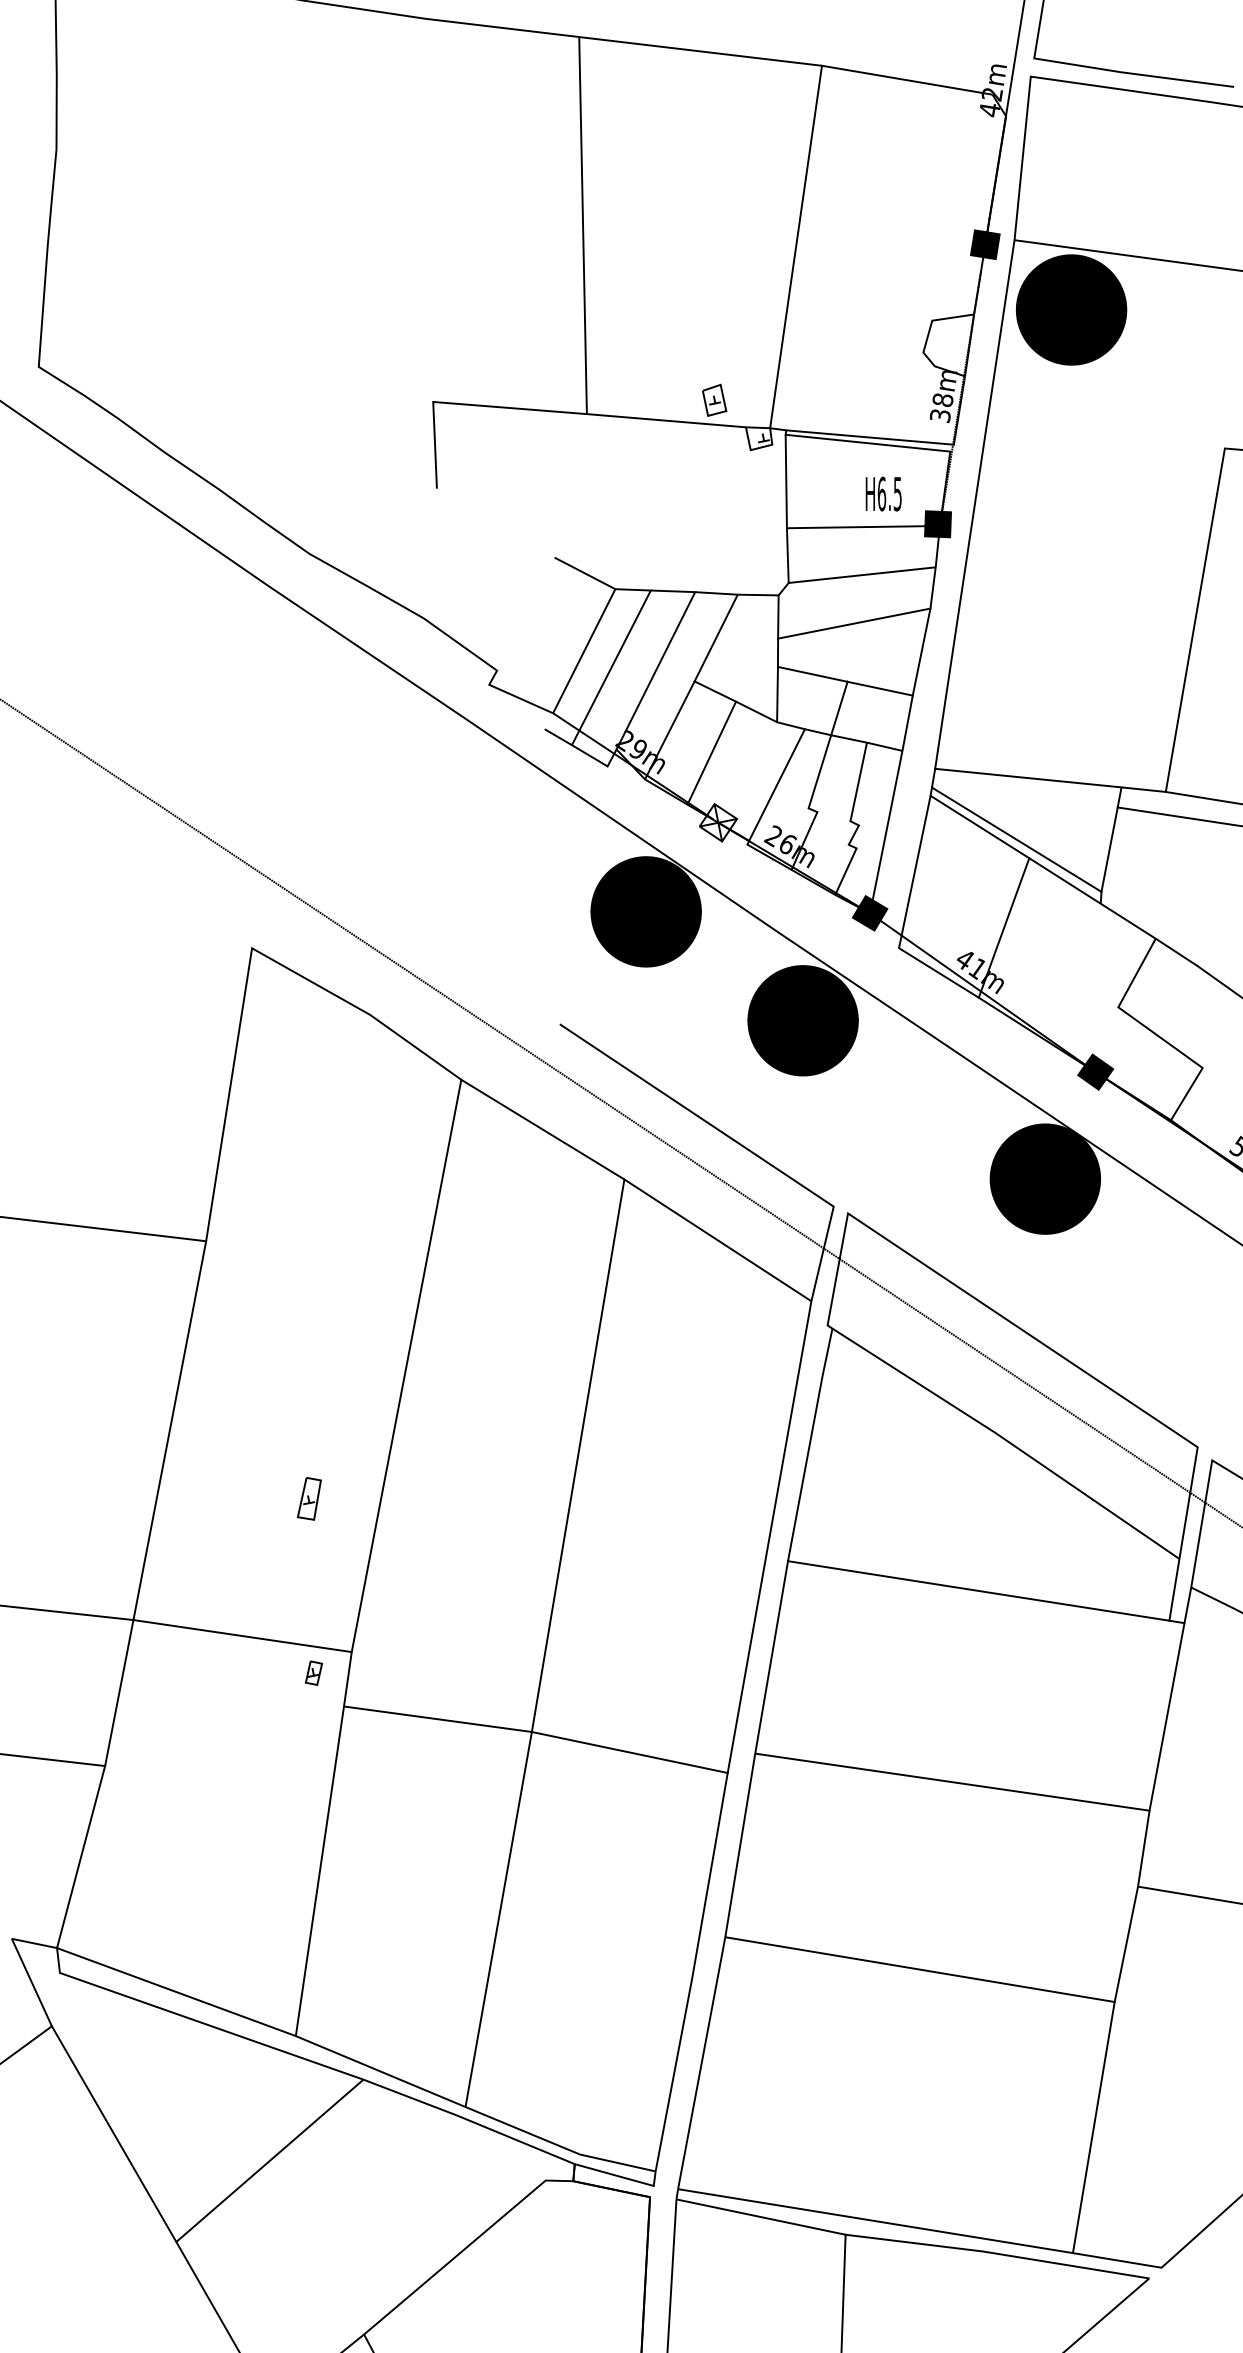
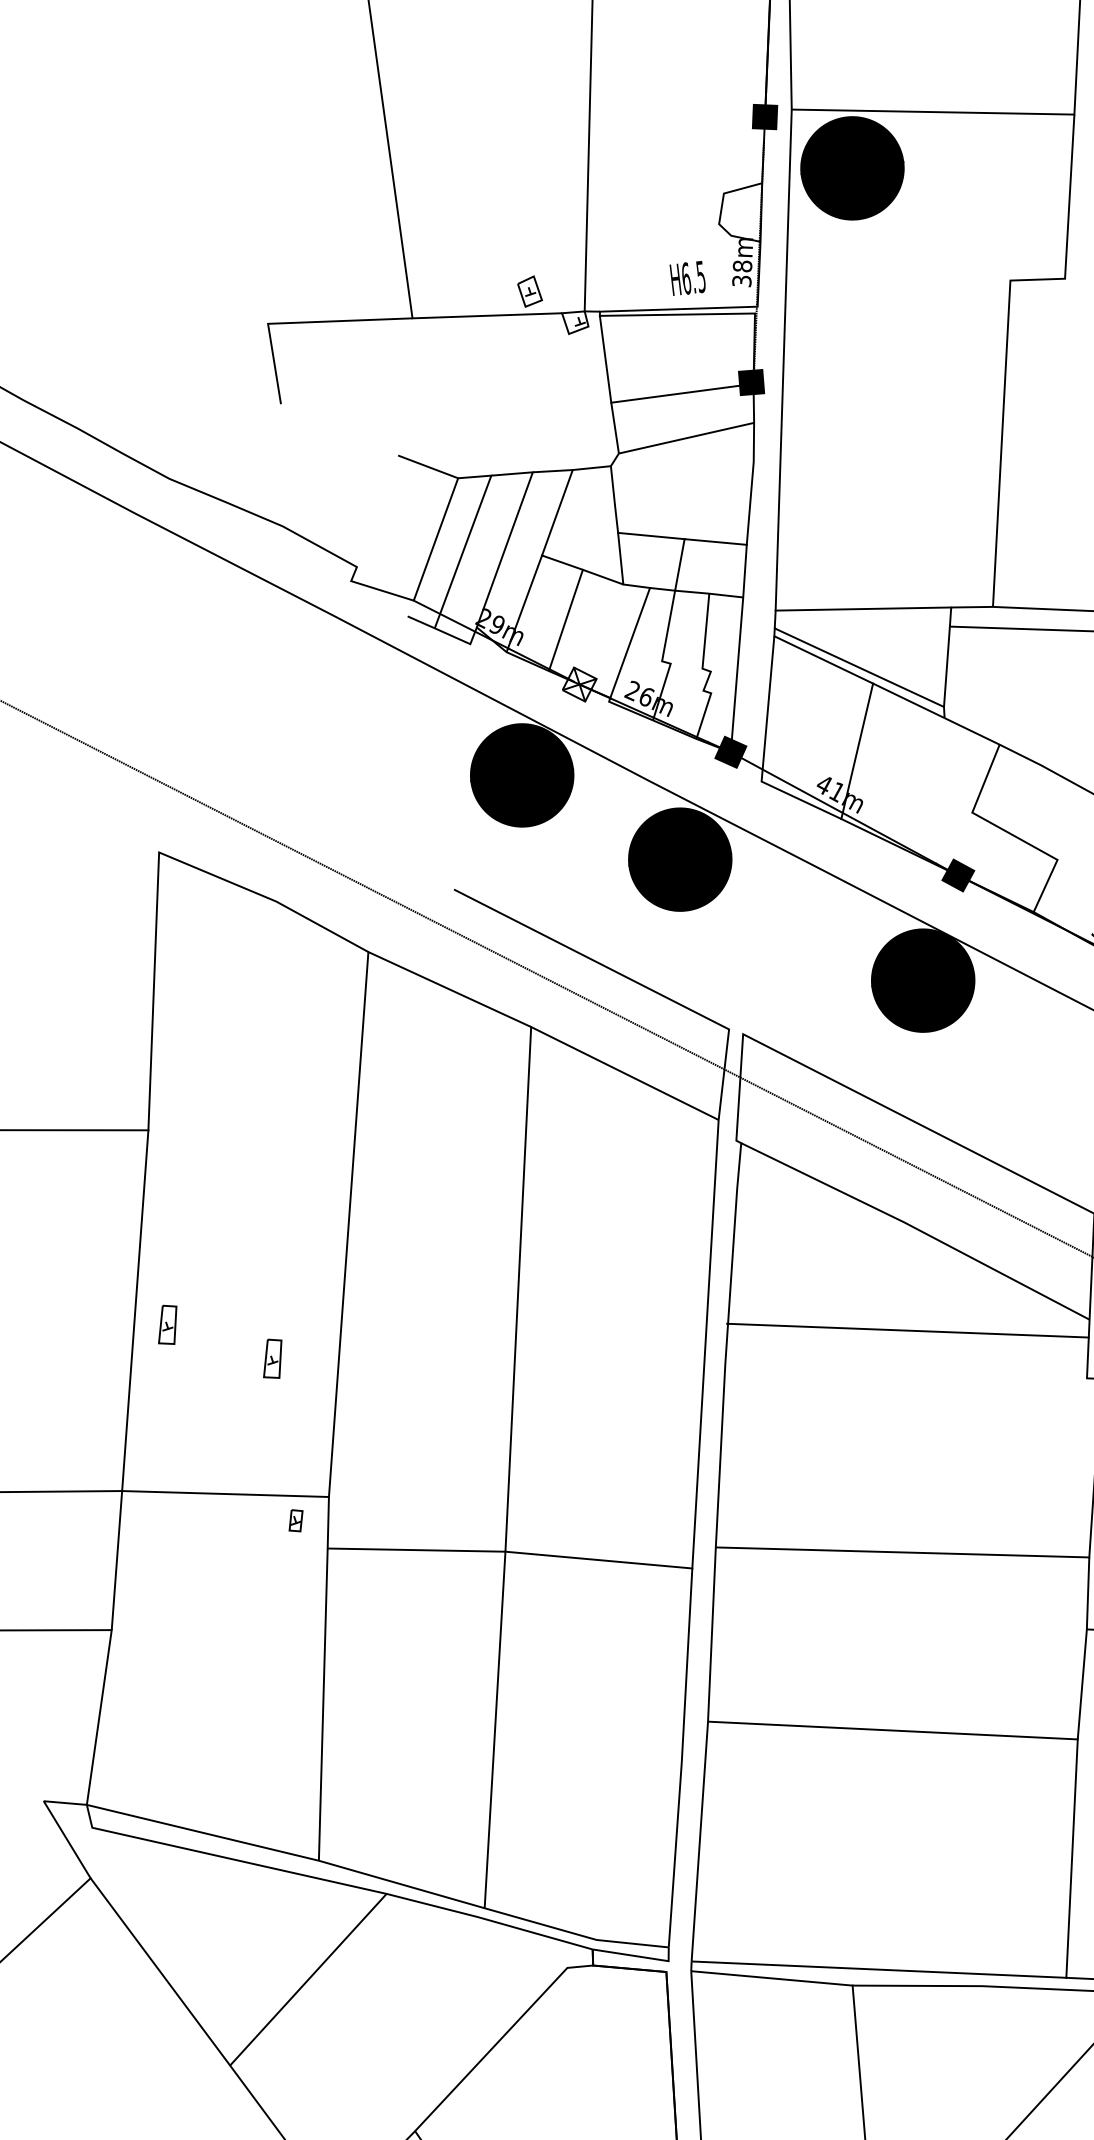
text: (883, 493) -> (687, 277), moved
line: (854, 623) -> (684, 484), removed
part: (201, 1449) -> (166, 1324), added
line: (978, 1590) -> (907, 1330), moved

